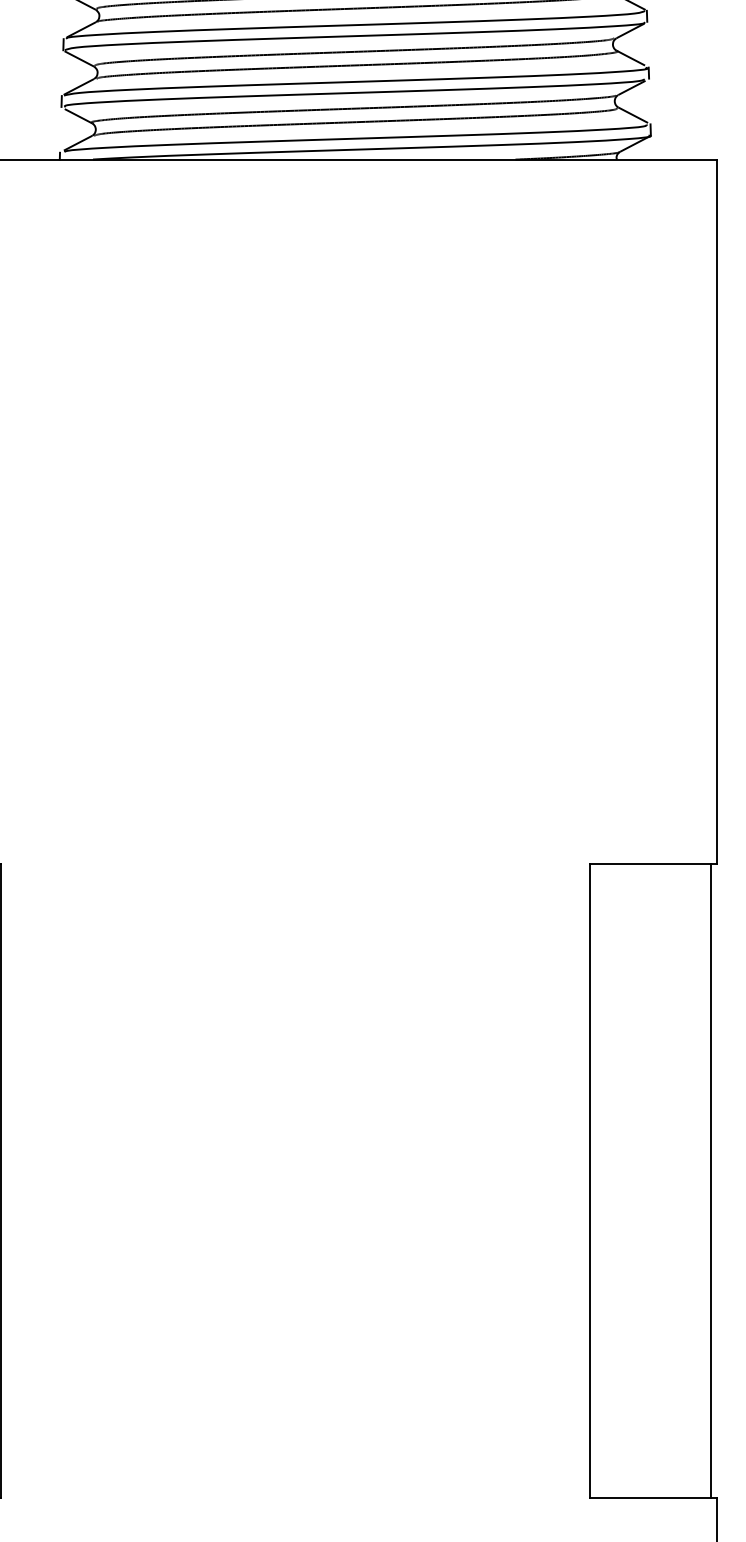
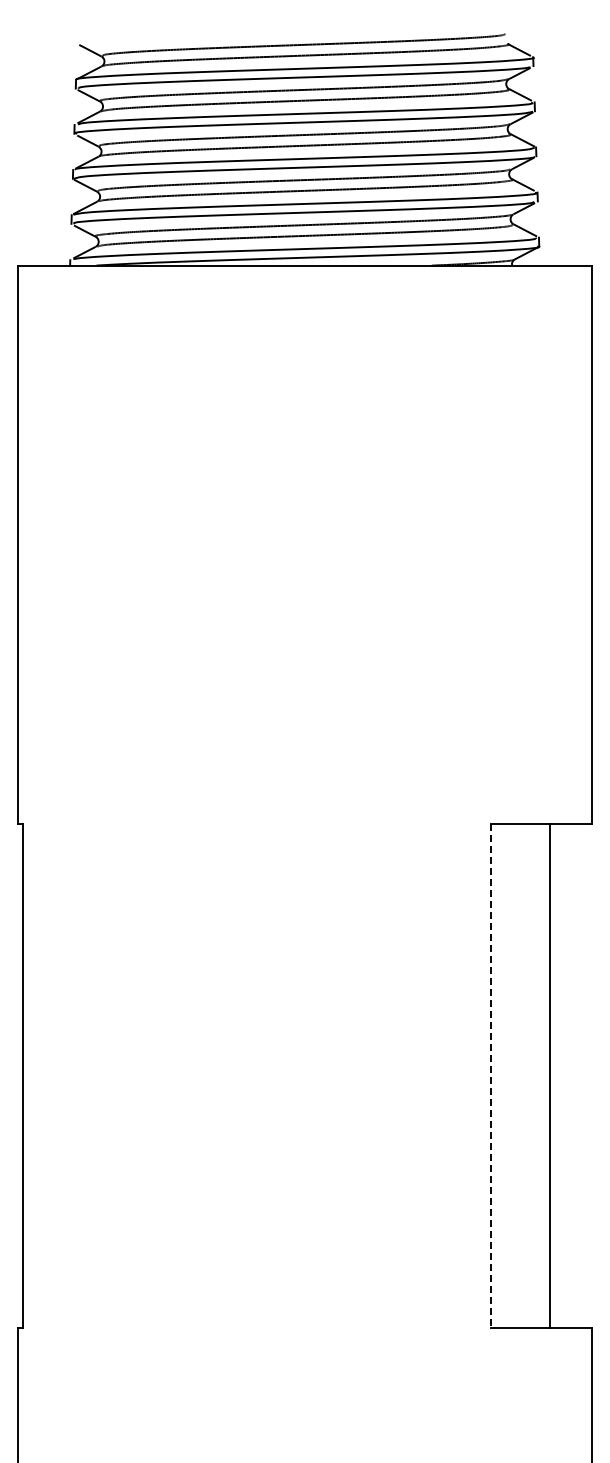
line: (710, 1179) -> (549, 1075), moved
line: (589, 1181) -> (490, 1076), solid -> dashed

